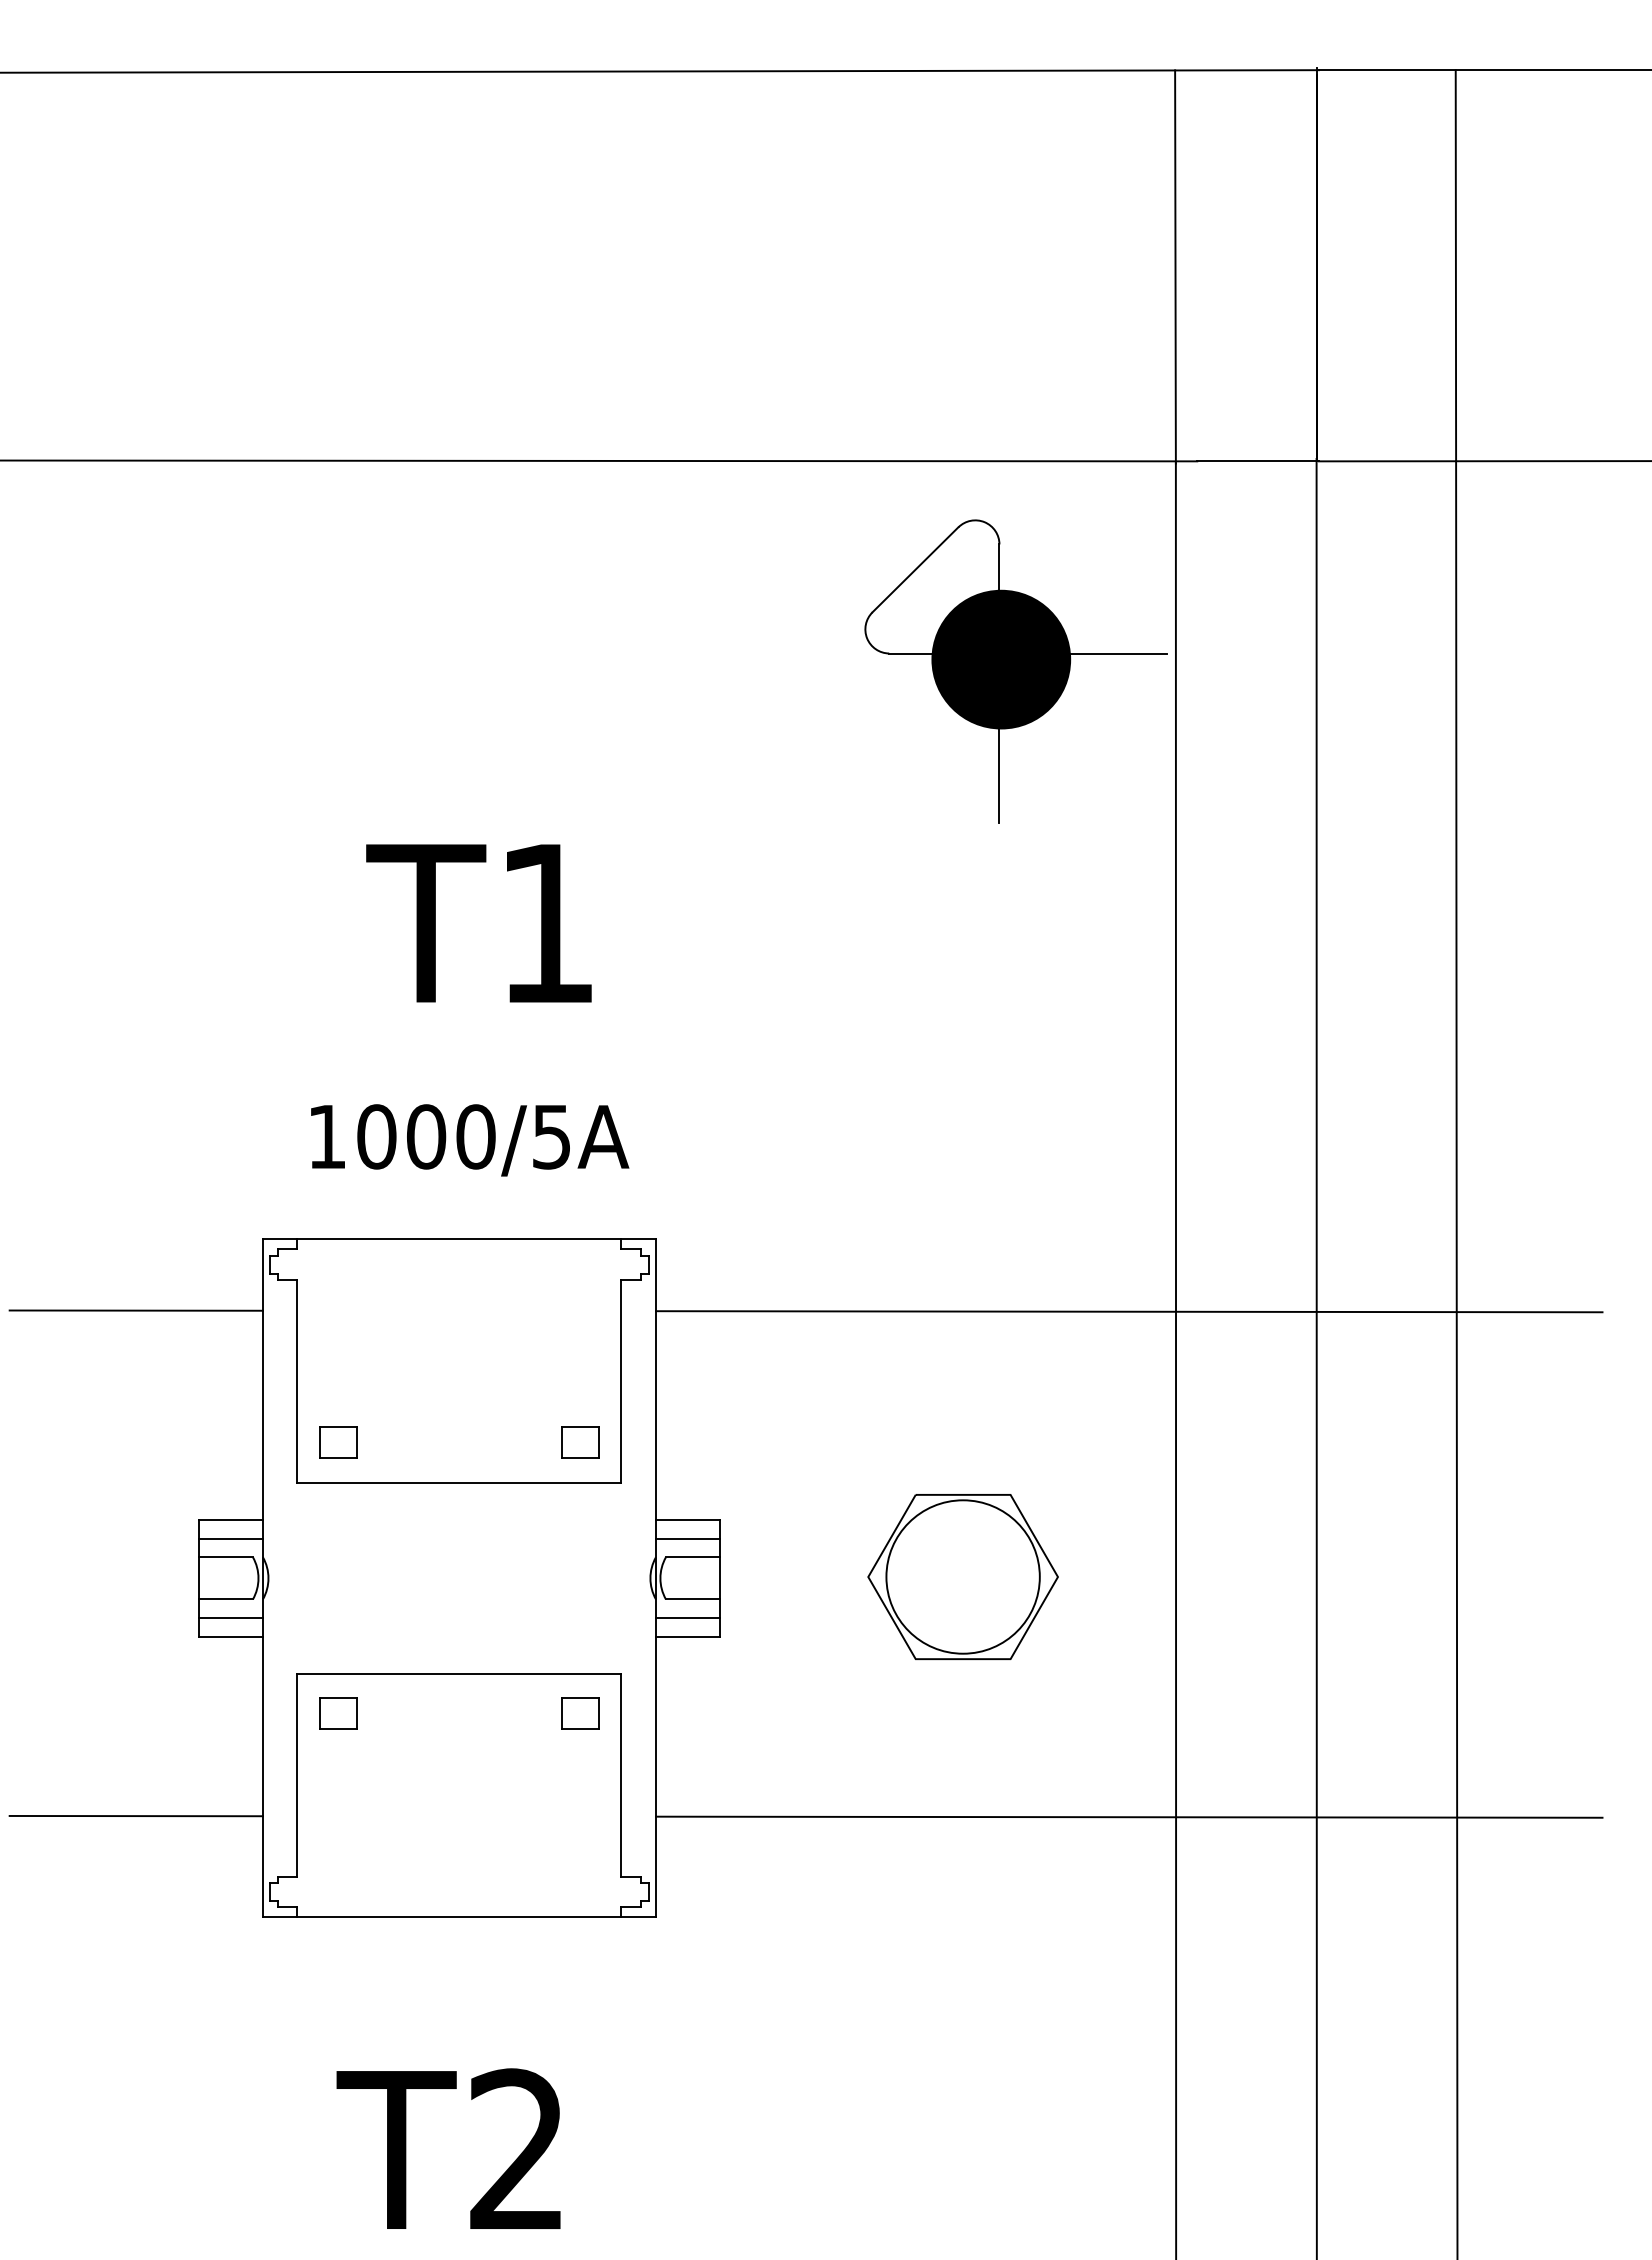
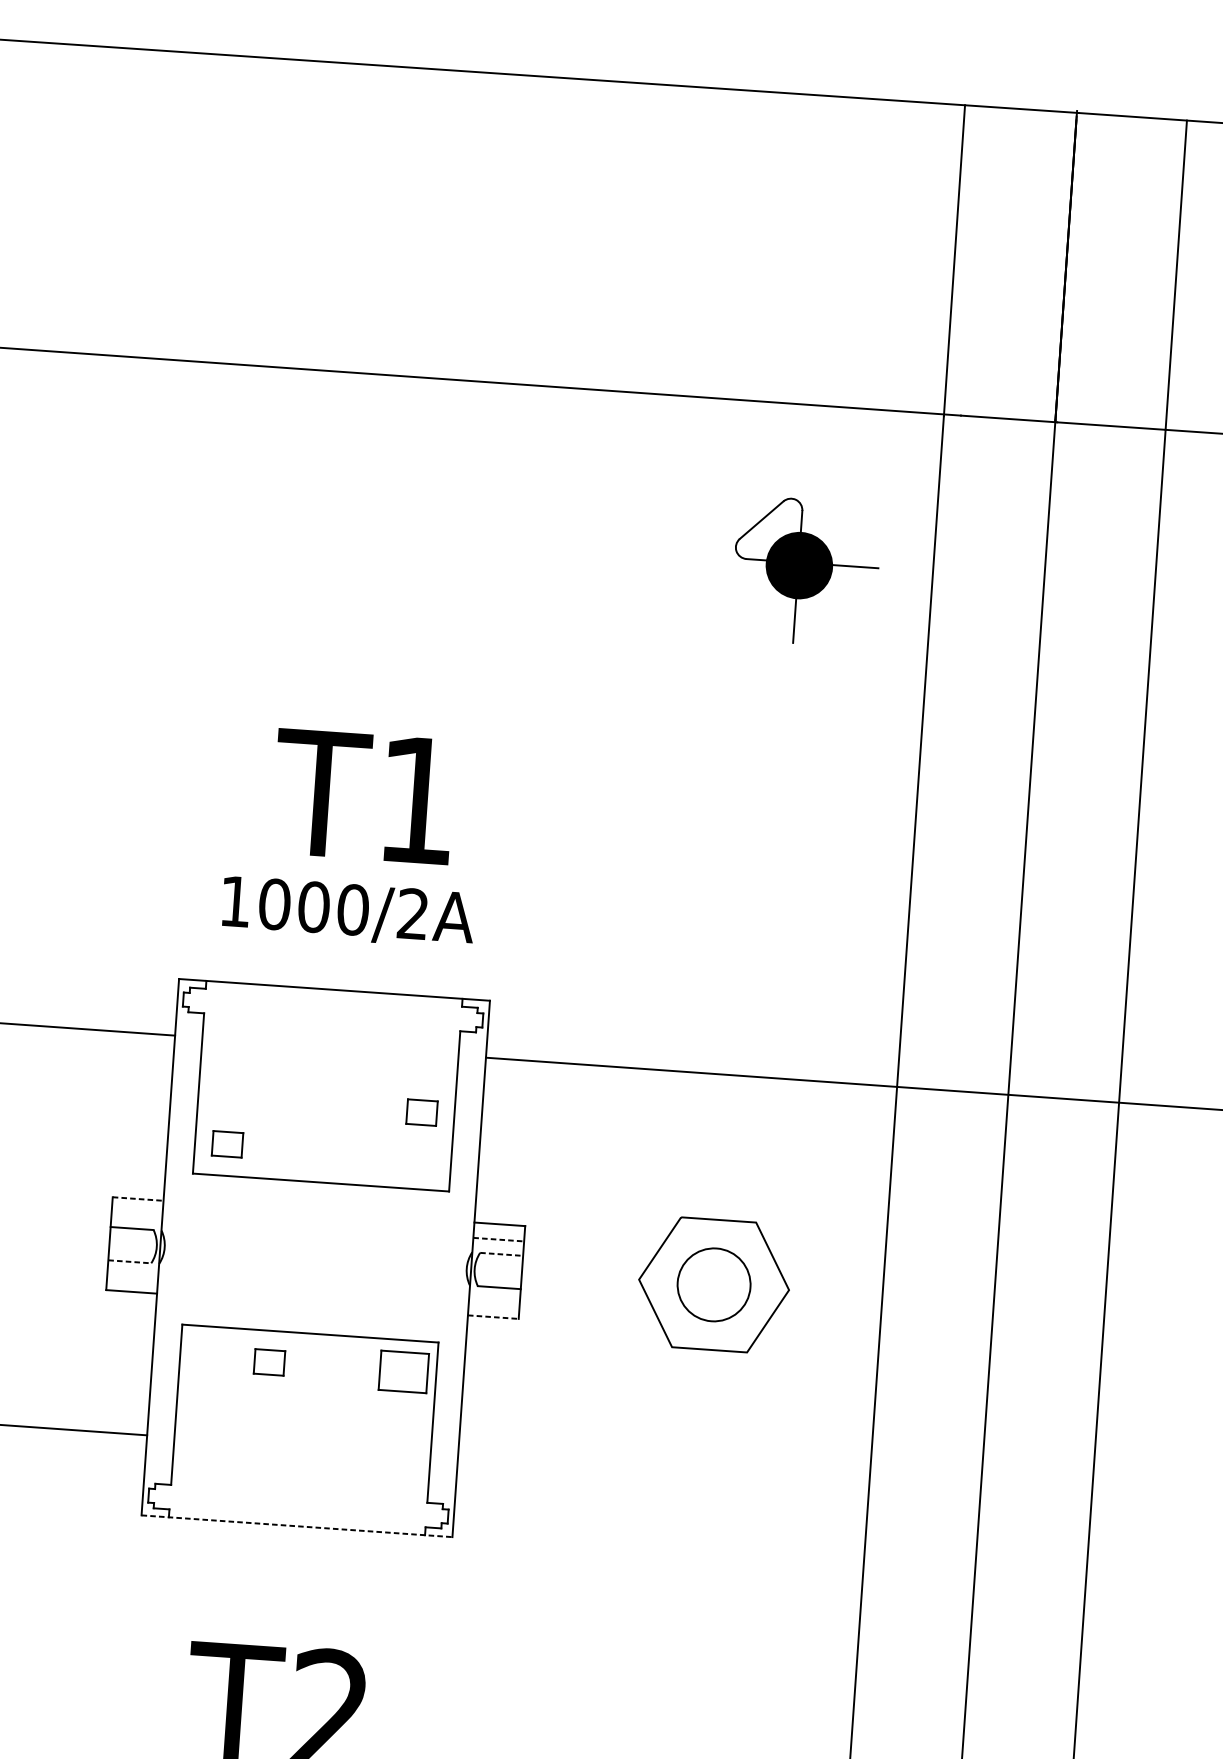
part: (1015, 671) -> (805, 571), size x0.6
text: (478, 923) -> (363, 796), moved
text: (551, 1136) -> (412, 913), 1000/5A -> 1000/2A
part: (580, 1442) -> (422, 1112), moved
line: (231, 1519) -> (138, 1198), solid -> dashed
line: (230, 1539) -> (136, 1214), removed
line: (688, 1539) -> (499, 1240), solid -> dashed
line: (693, 1557) -> (501, 1254), solid -> dashed
circle: (962, 1576) -> (713, 1284), size x0.6
line: (226, 1599) -> (130, 1261), solid -> dashed
line: (230, 1617) -> (132, 1276), removed
line: (688, 1617) -> (494, 1301), removed
line: (688, 1637) -> (493, 1317), solid -> dashed
part: (338, 1713) -> (269, 1362), moved
part: (580, 1713) -> (403, 1371), size x1.6
line: (1129, 1816) -> (832, 1483), removed
line: (459, 1917) -> (297, 1526), solid -> dashed

